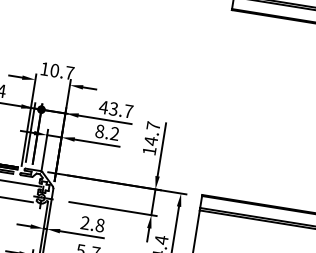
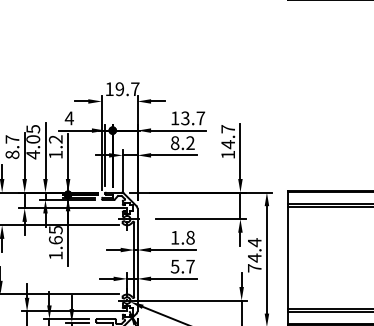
text: (54, 70) -> (119, 89), 10.7 -> 19.7
text: (103, 107) -> (174, 118), 43.7 -> 13.7
text: (85, 222) -> (175, 237), 2.8 -> 1.8

